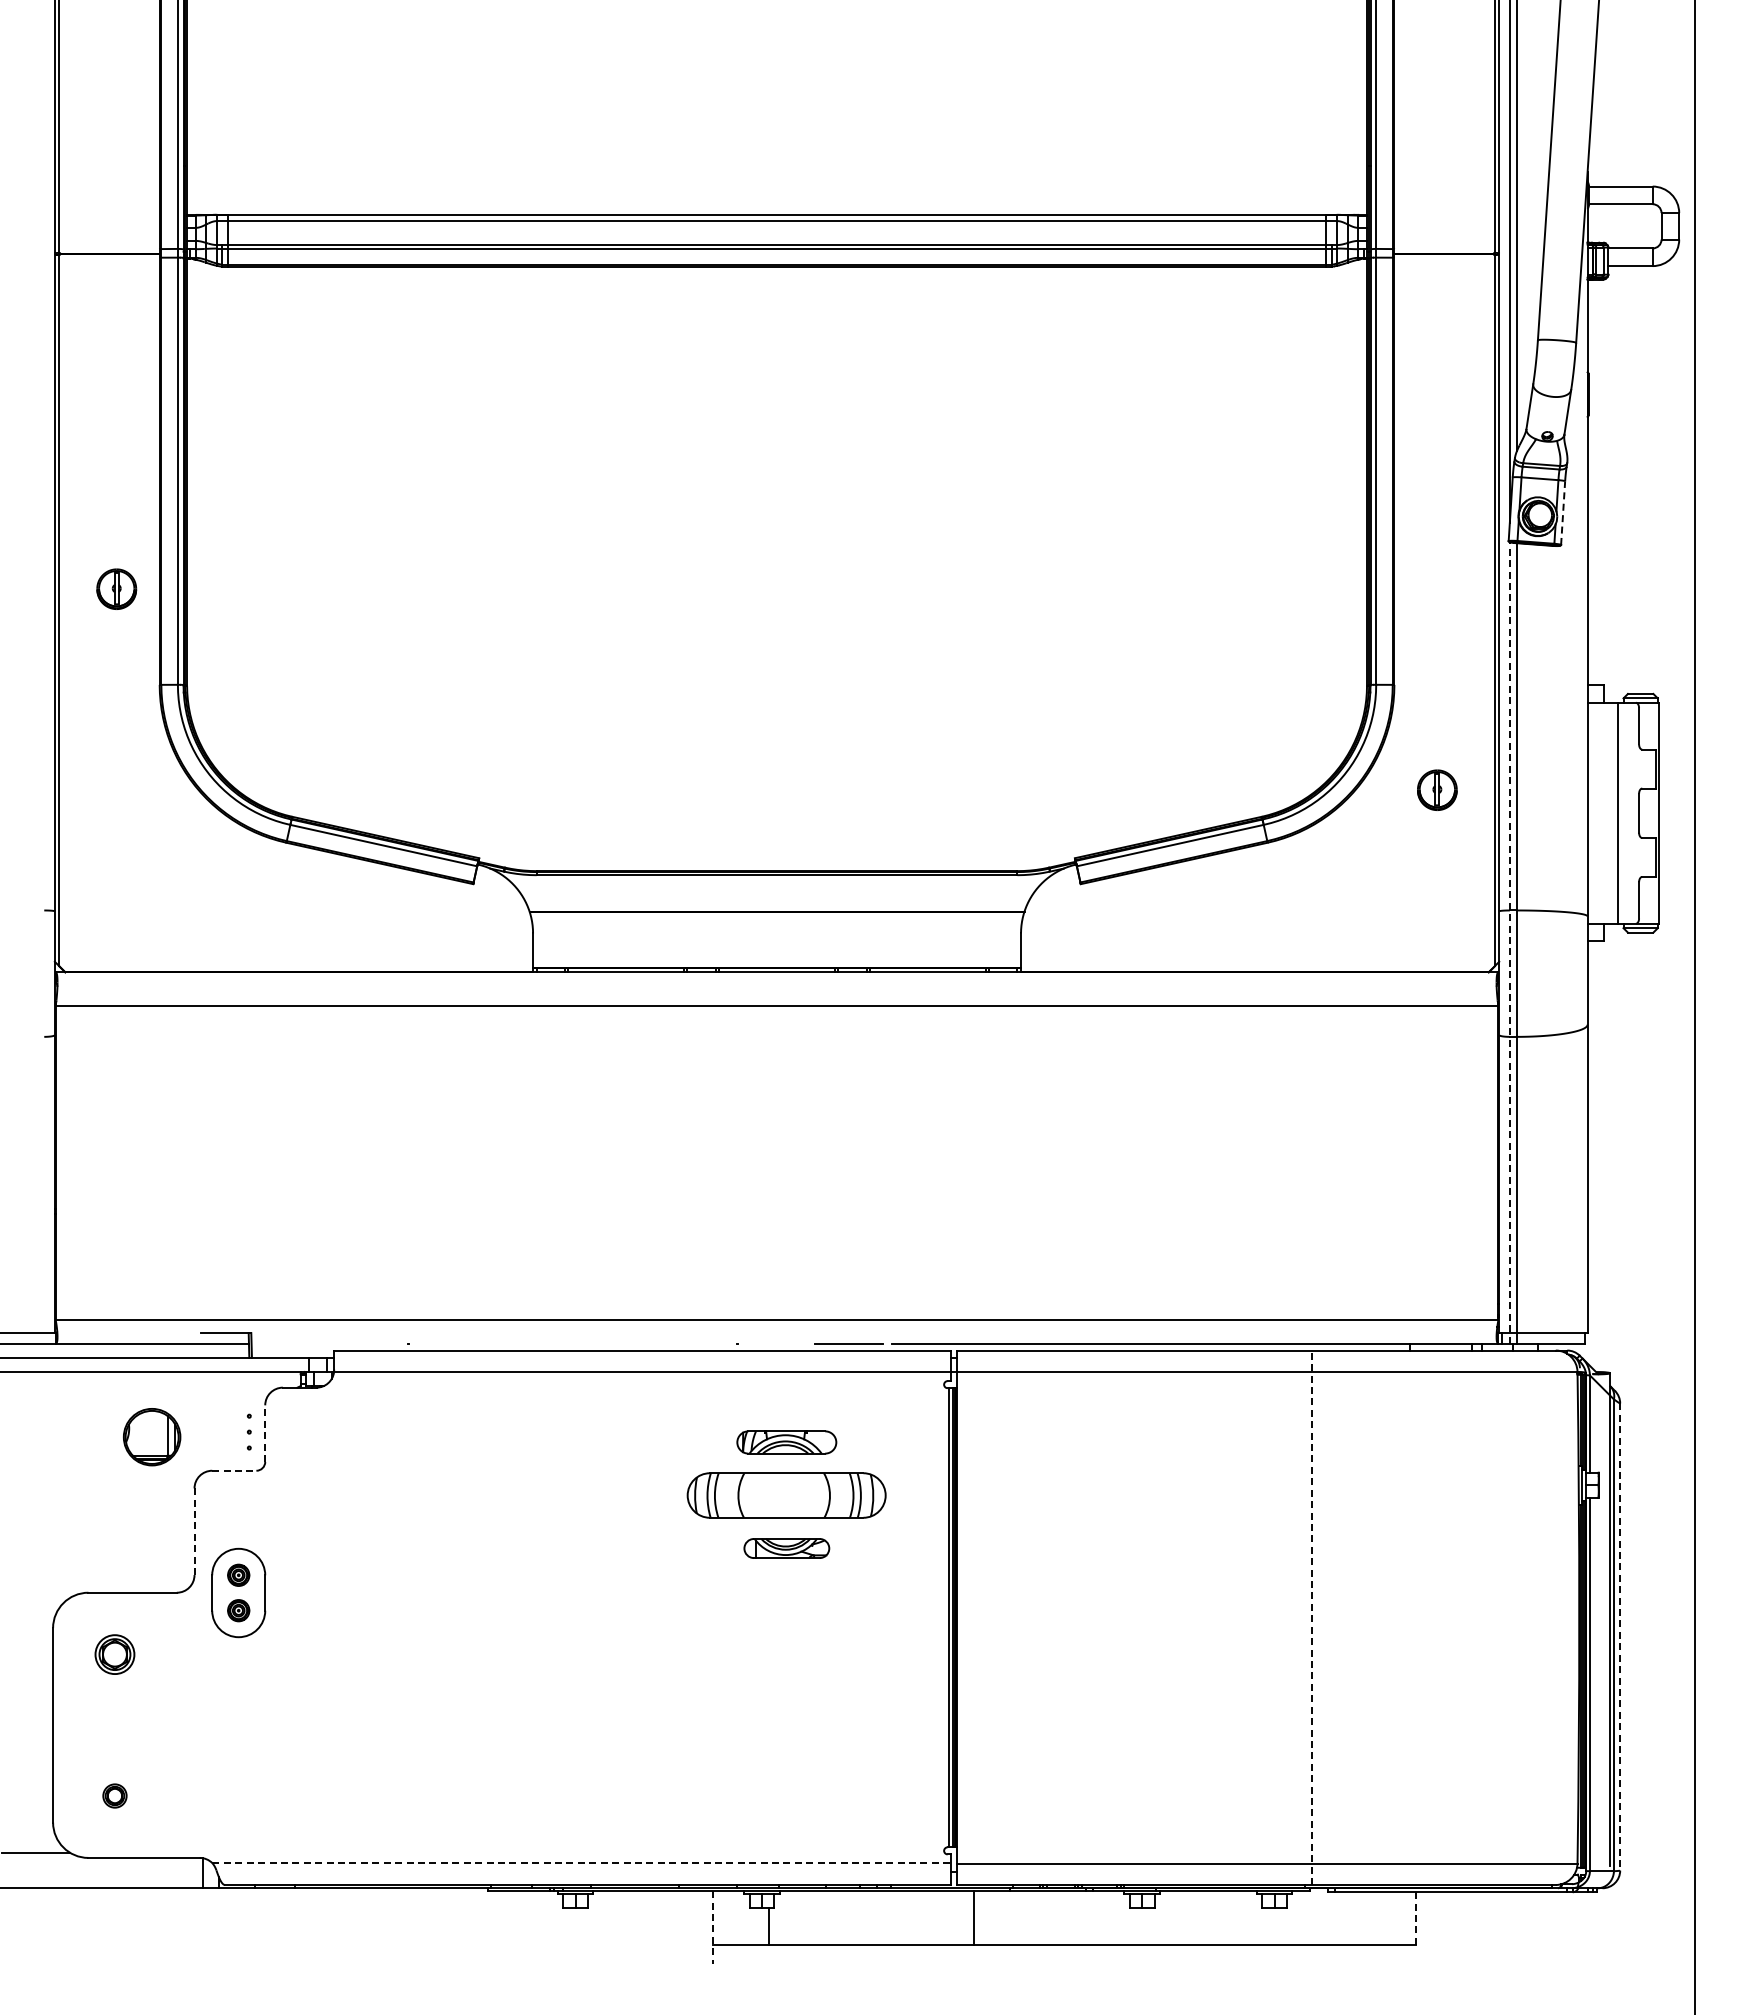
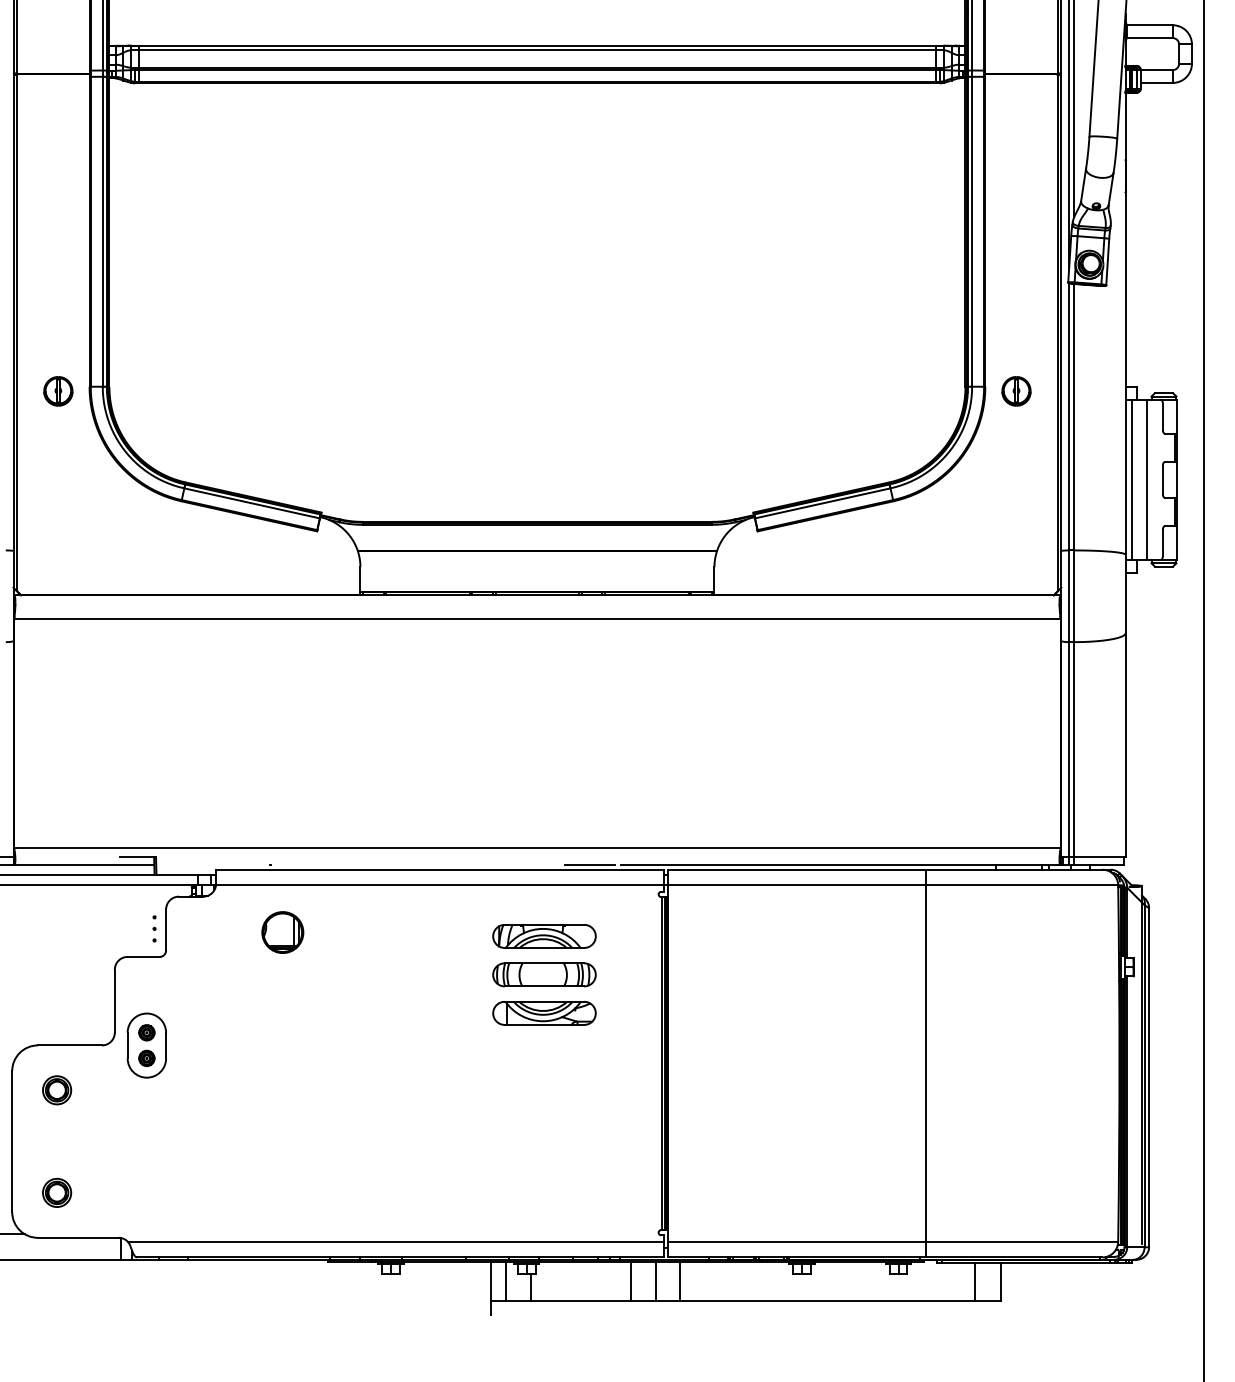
line: (1563, 513) -> (1108, 262), dashed -> solid
part: (116, 588) -> (58, 390), moved
part: (1437, 789) -> (1016, 390), moved
line: (1597, 812) -> (1132, 479), added
line: (1509, 942) -> (1068, 573), dashed -> solid
line: (265, 1433) -> (166, 929), dashed -> solid
part: (152, 1437) -> (283, 932), moved
part: (786, 1442) -> (544, 936), size x1.43
line: (234, 1470) -> (143, 956), dashed -> solid
part: (786, 1495) -> (544, 974), size x0.71
line: (194, 1531) -> (114, 1000), dashed -> solid
part: (786, 1548) -> (544, 1013), size x1.67
line: (1312, 1617) -> (925, 1063), dashed -> solid
line: (1620, 1637) -> (1149, 1077), dashed -> solid
part: (114, 1795) -> (56, 1192), size x1.67
line: (582, 1863) -> (396, 1241), dashed -> solid
line: (733, 1917) -> (505, 1281), added
line: (905, 1917) -> (630, 1281), added
line: (939, 1917) -> (655, 1281), added
line: (1380, 1918) -> (975, 1281), added
line: (1416, 1918) -> (1001, 1281), dashed -> solid
line: (713, 1927) -> (491, 1288), dashed -> solid

